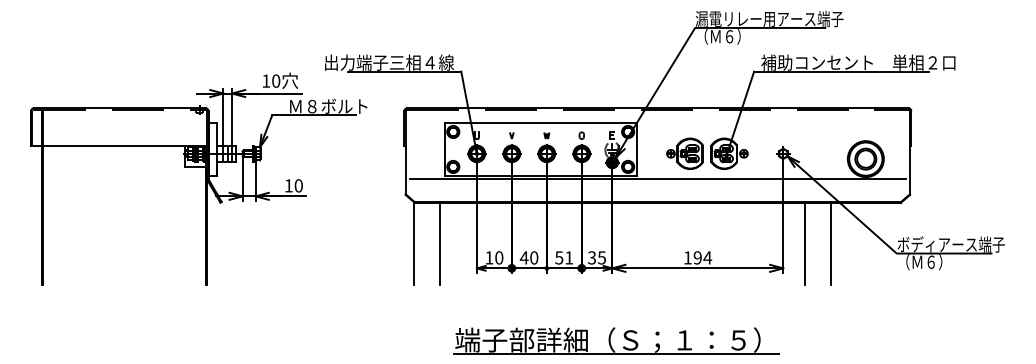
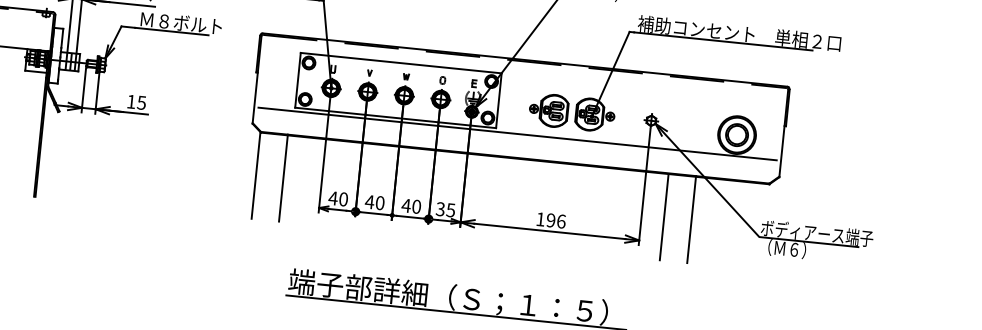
text: (298, 185) -> (141, 102), 10 -> 15
text: (488, 257) -> (332, 197), 10 -> 40
text: (563, 257) -> (410, 205), 51 -> 40
text: (707, 257) -> (561, 221), 194 -> 196

